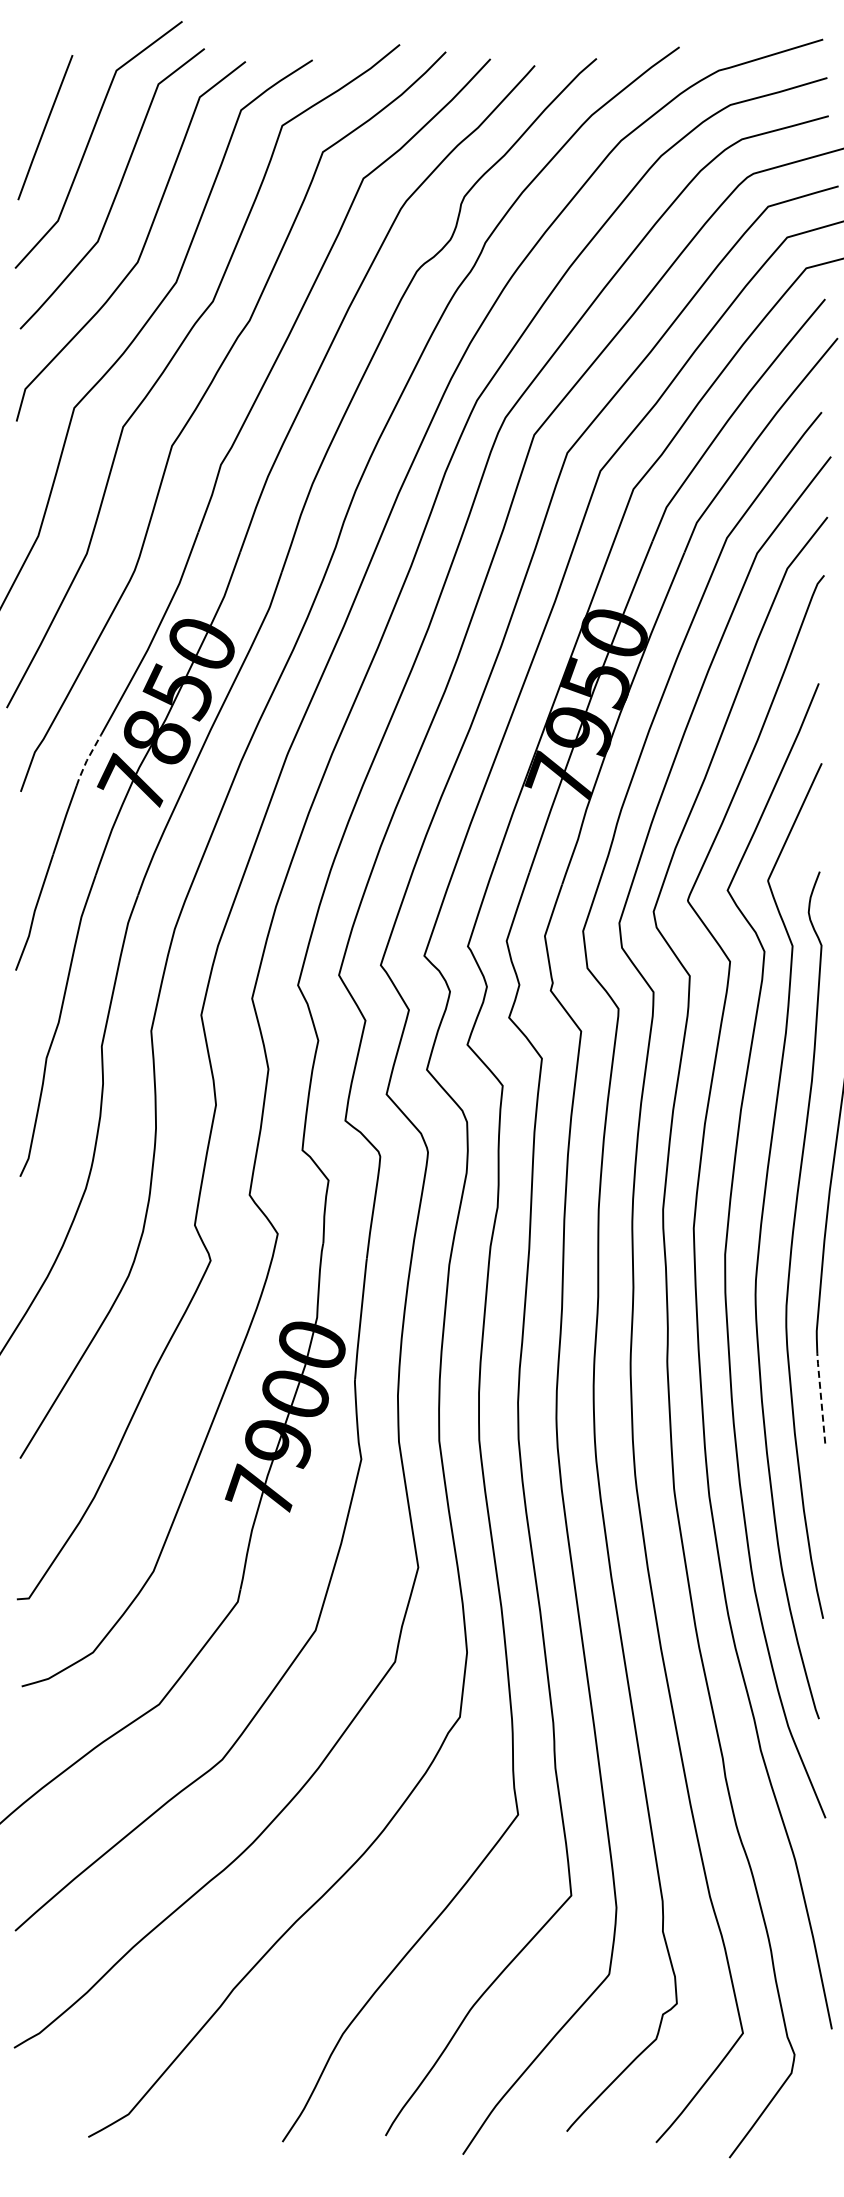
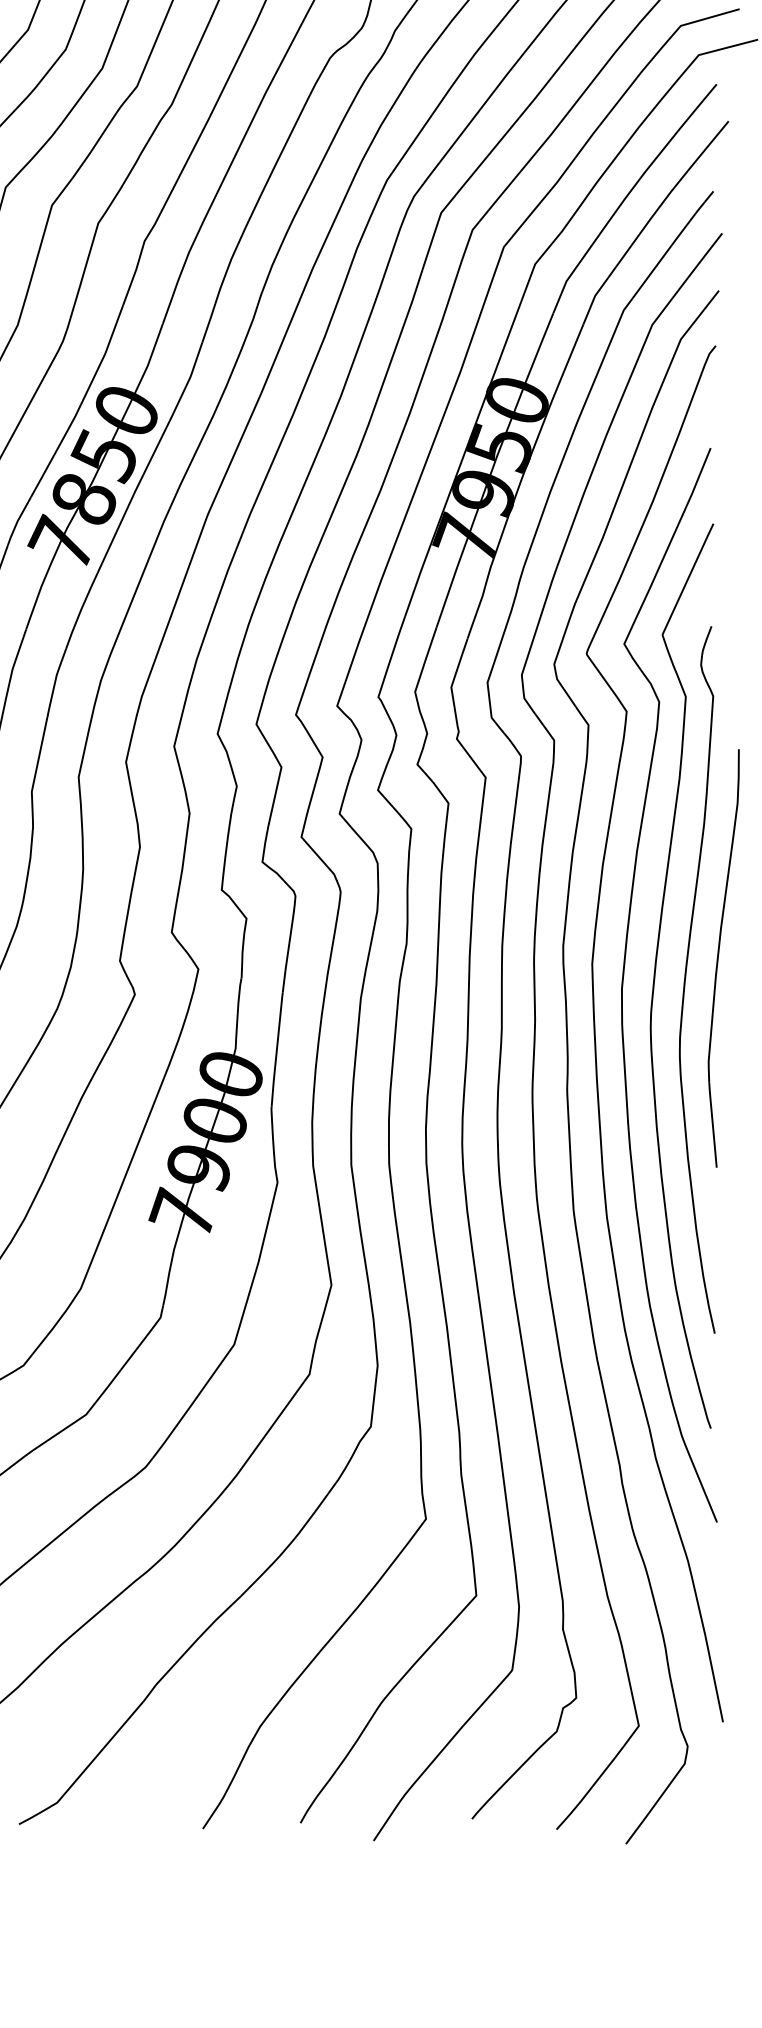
line: (86, 760) -> (17, 521), dashed -> solid
line: (821, 1398) -> (713, 1125), dashed -> solid

